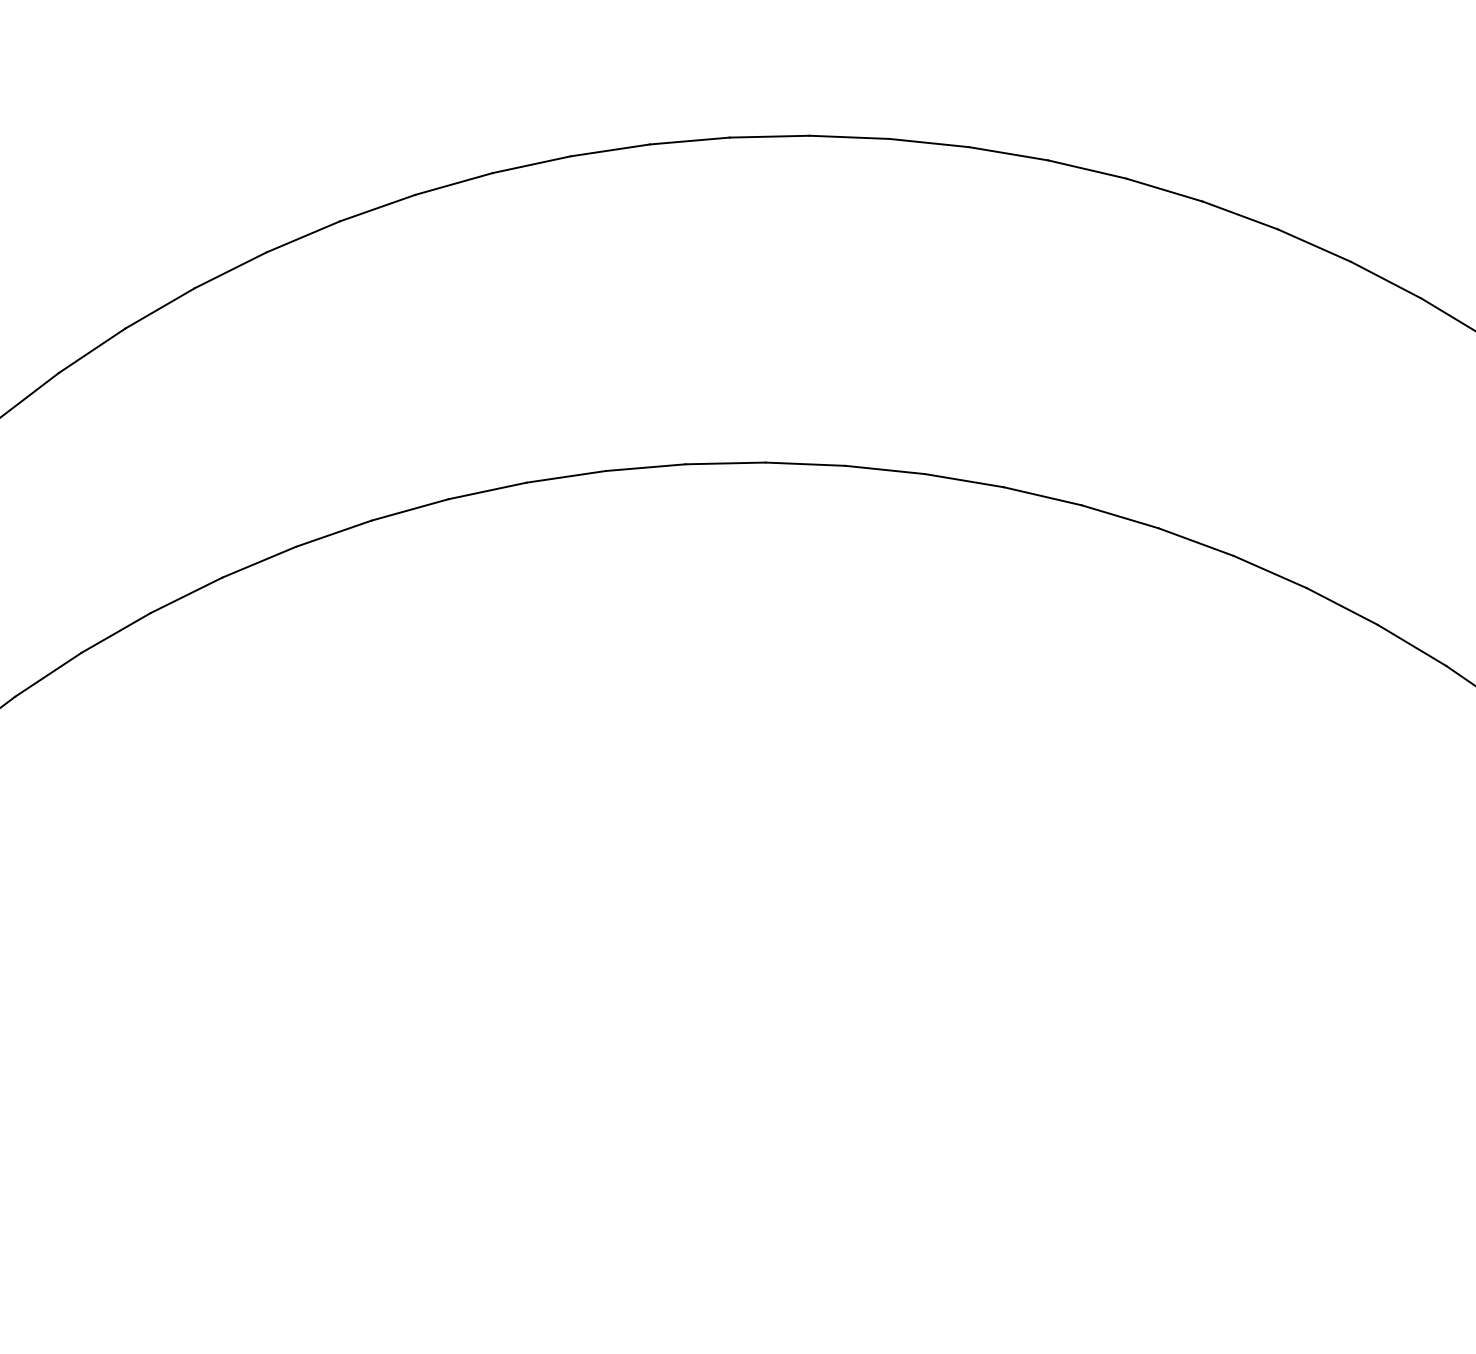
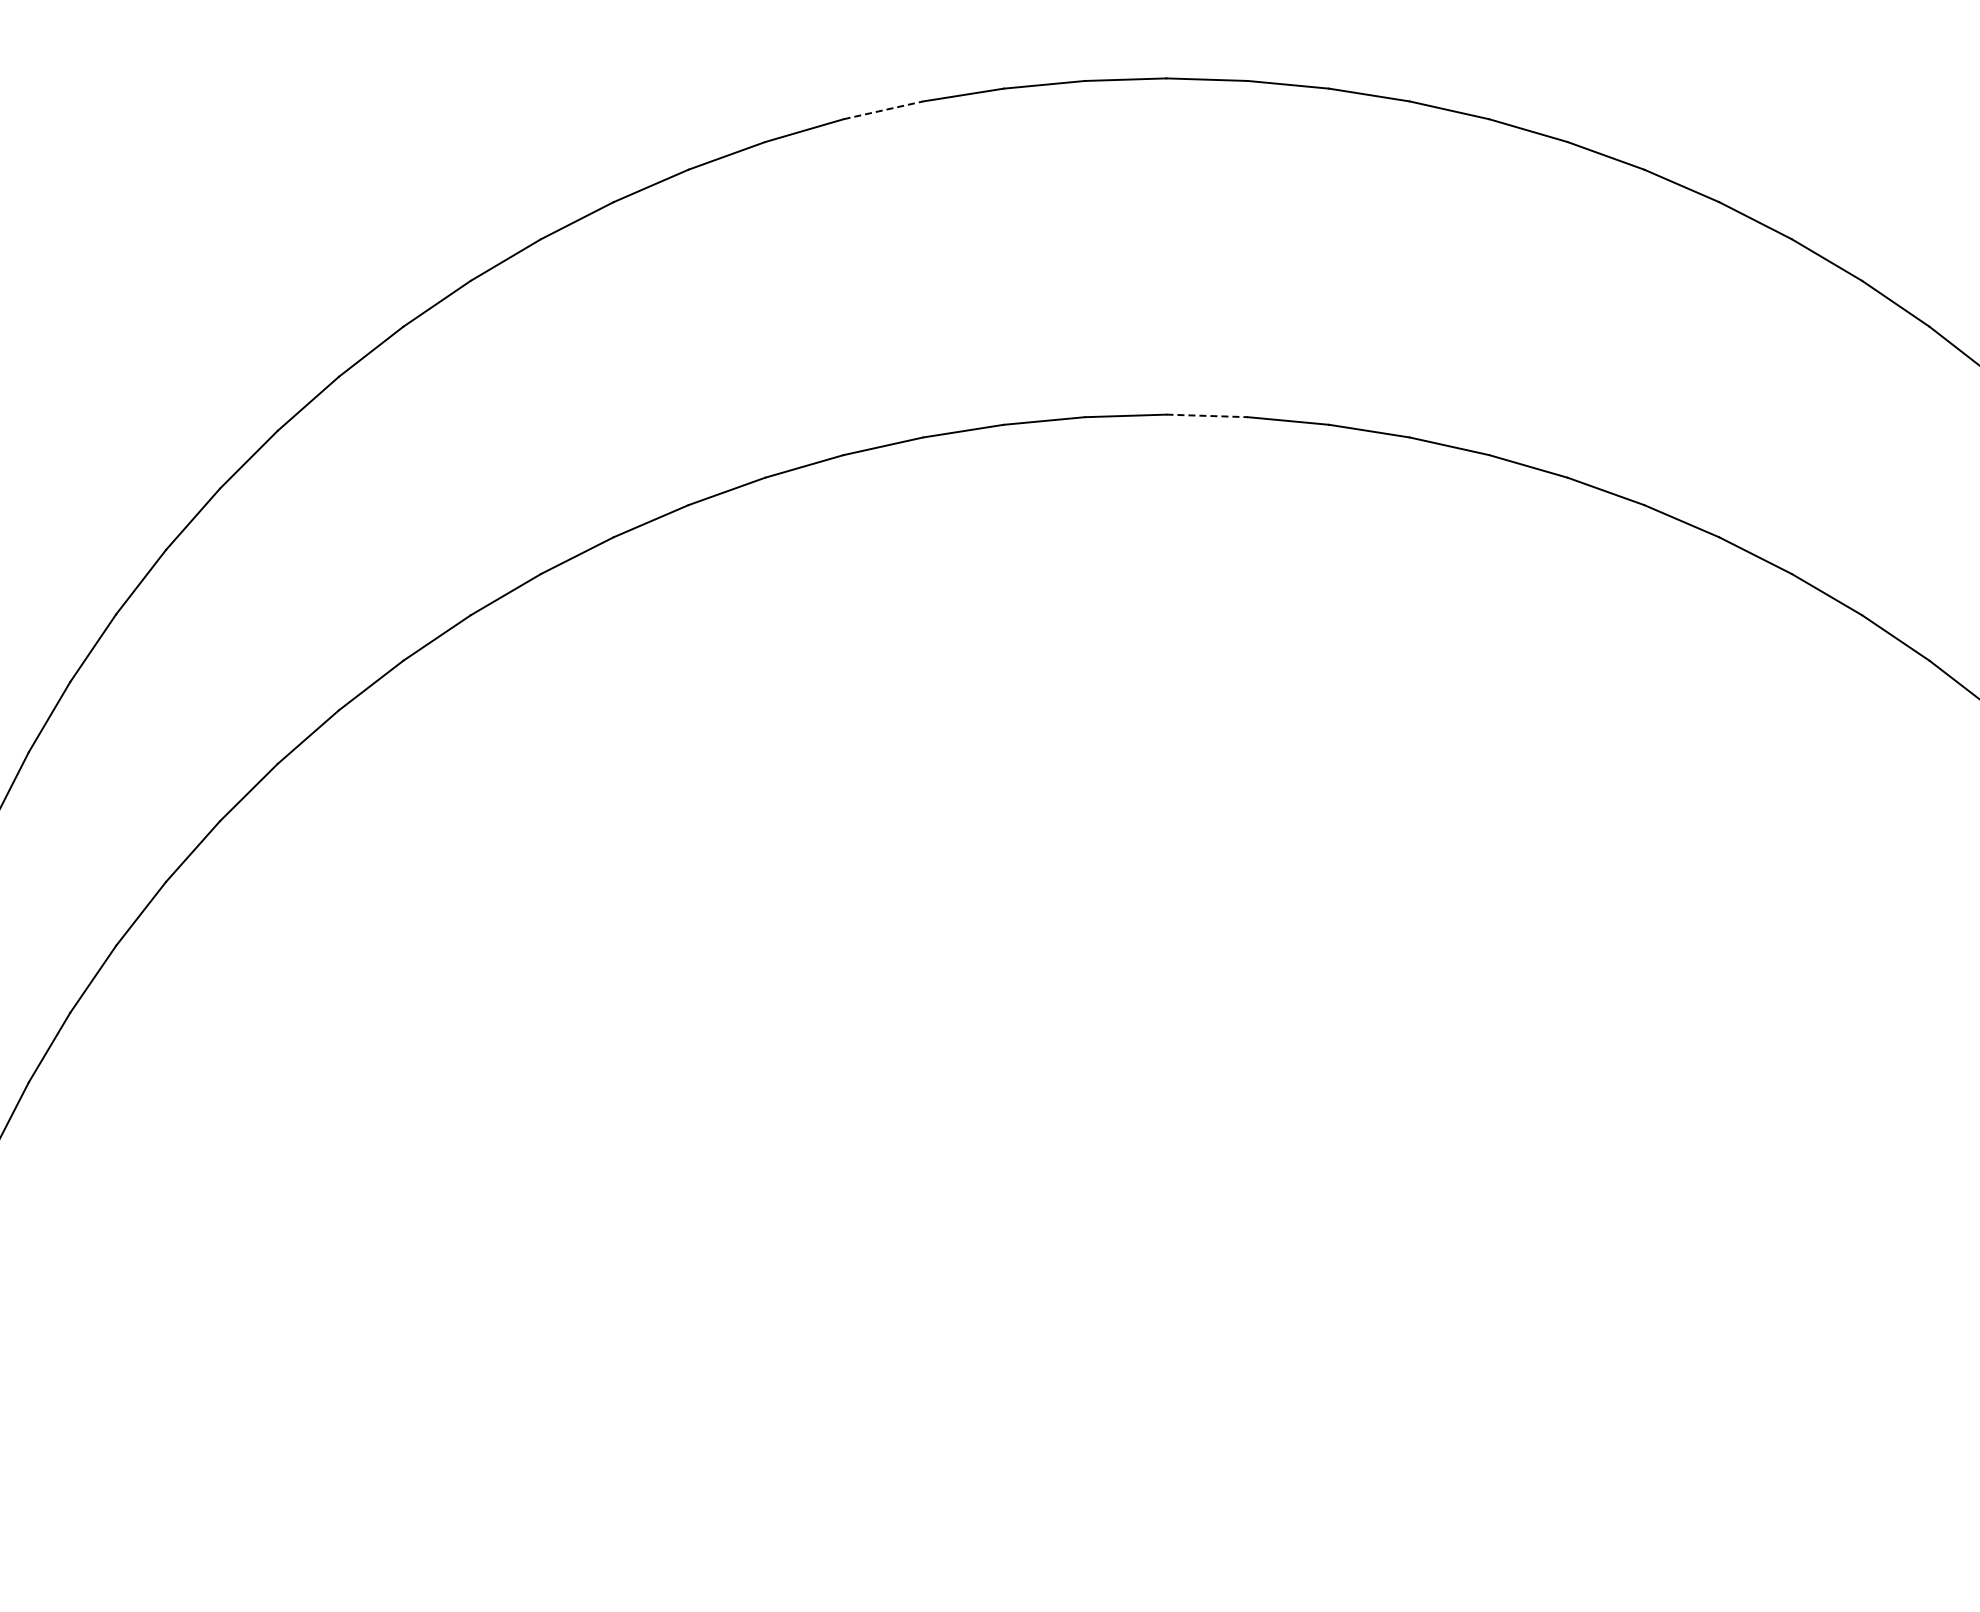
line: (689, 141) -> (883, 110), solid -> dashed
line: (964, 480) -> (1207, 415), solid -> dashed

